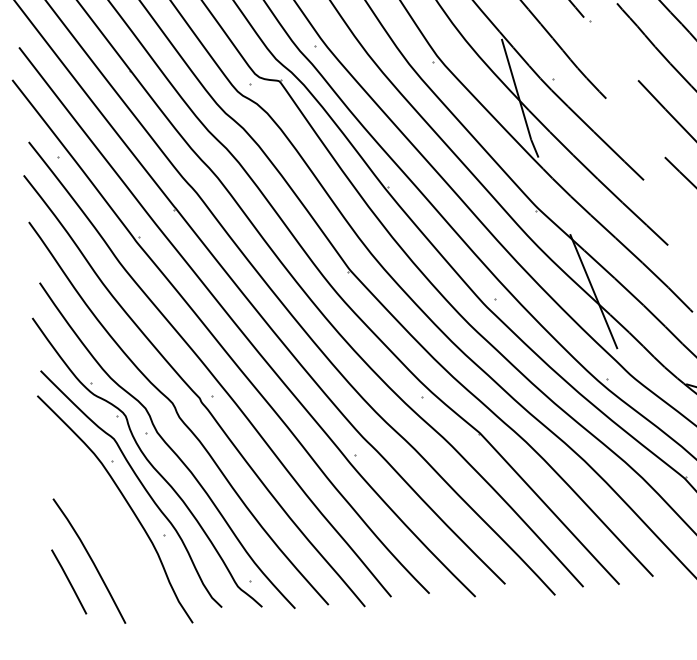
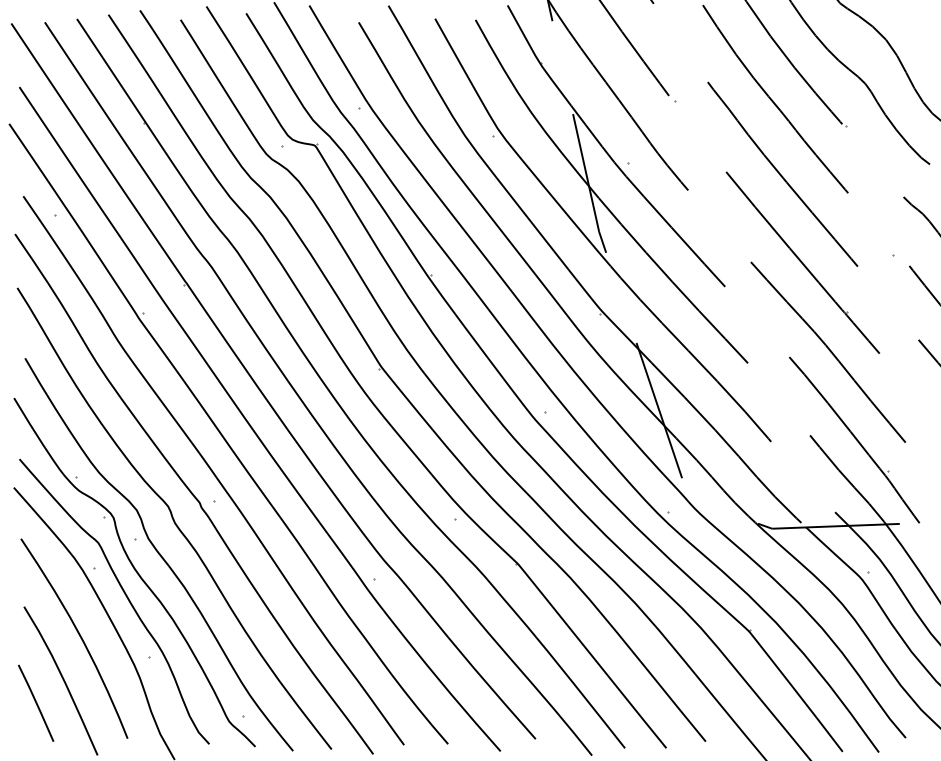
curve: (102, 521) -> (79, 636), added

